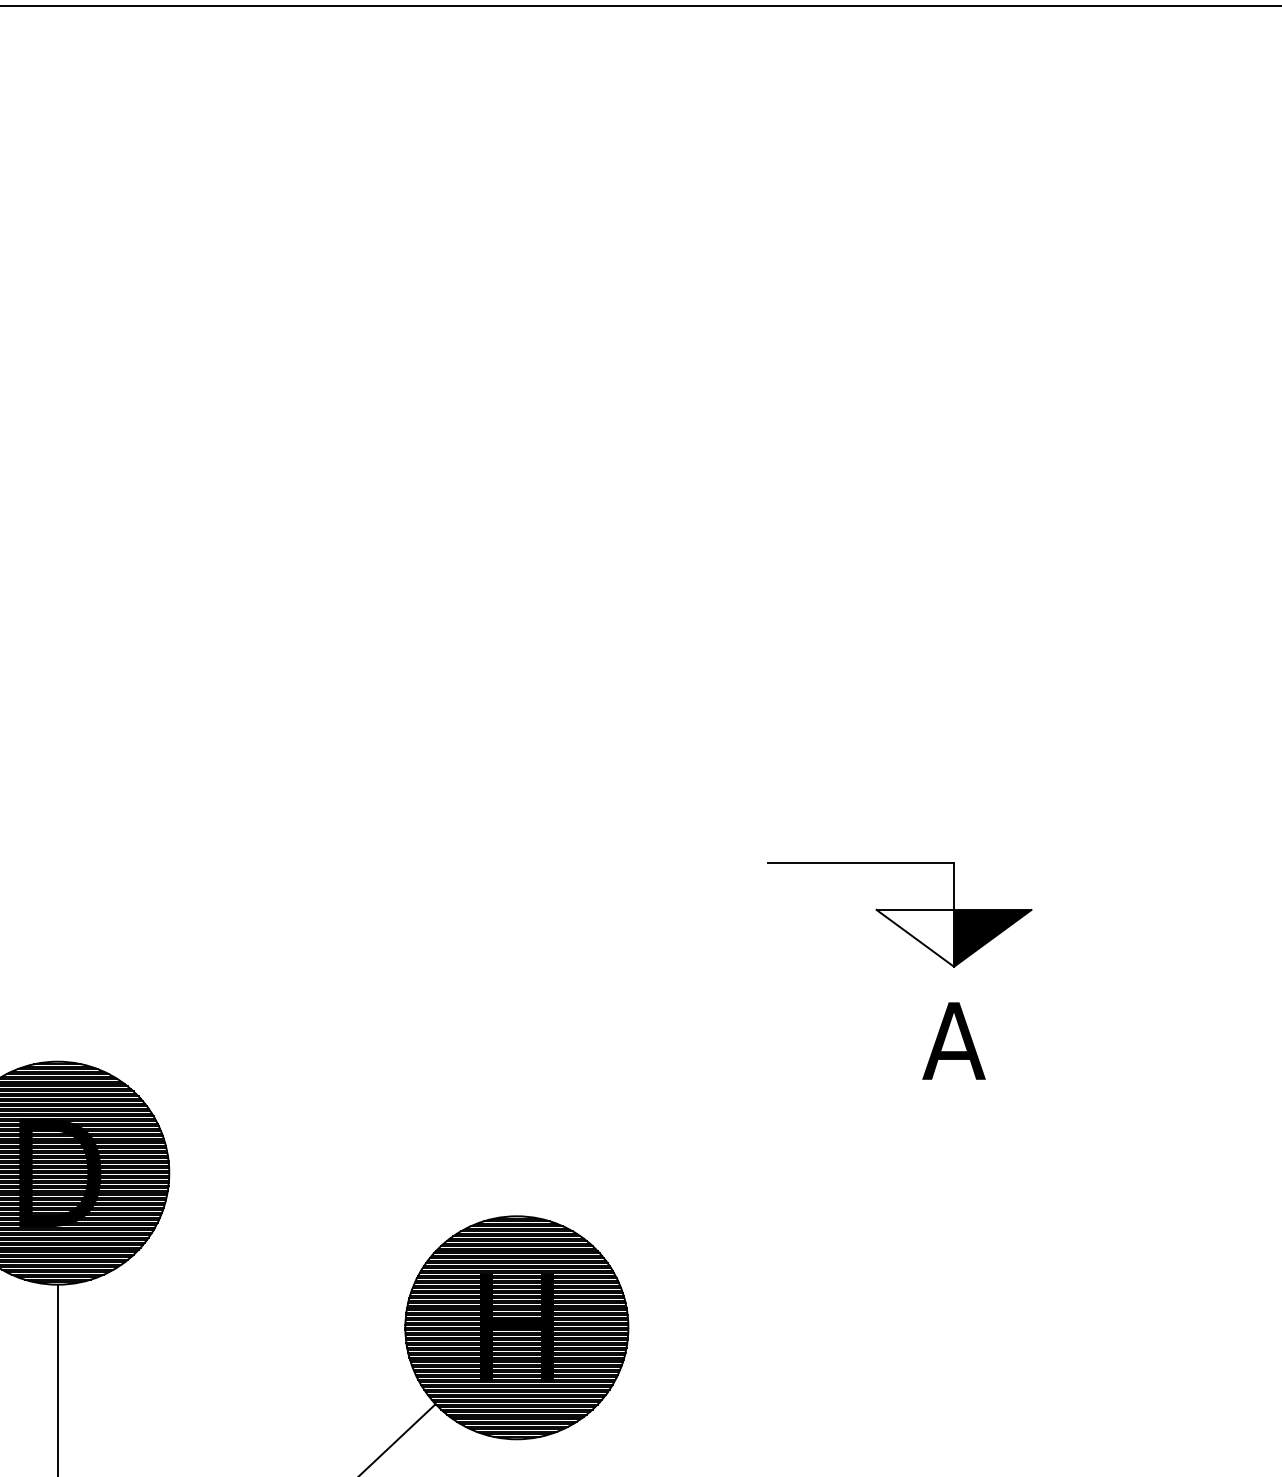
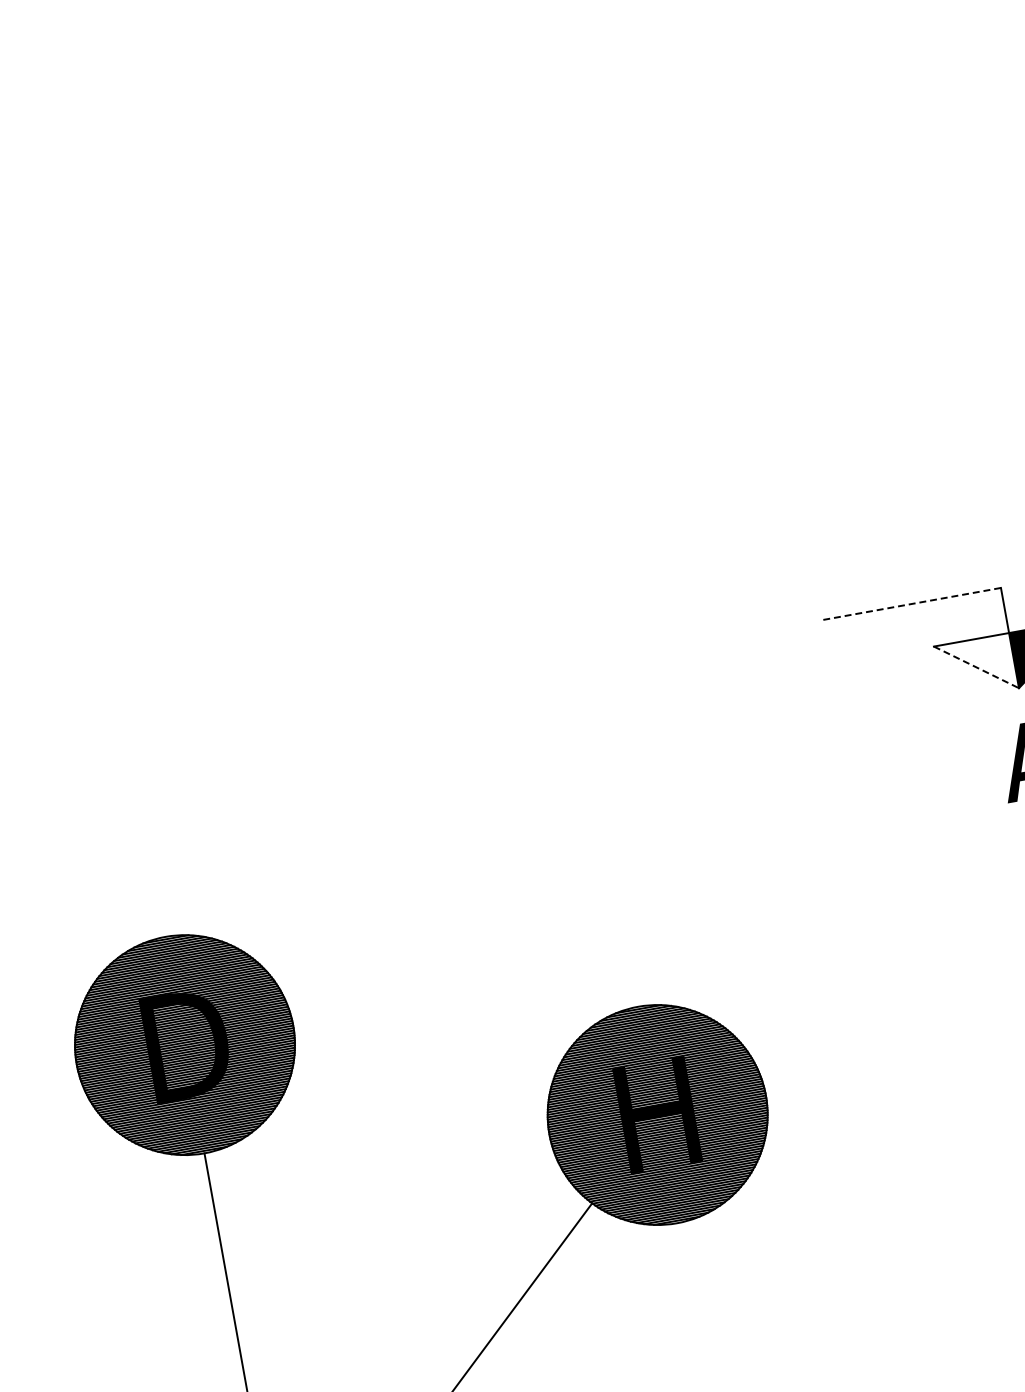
line: (861, 863) -> (911, 604), solid -> dashed
line: (915, 938) -> (976, 667), solid -> dashed

